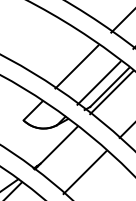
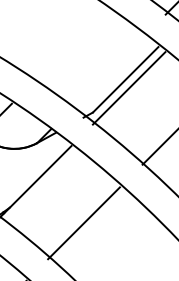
line: (76, 66) -> (69, 44), removed
line: (98, 82) -> (106, 71), removed

